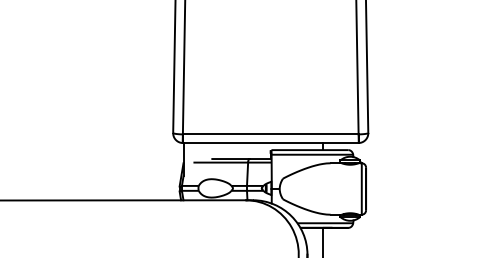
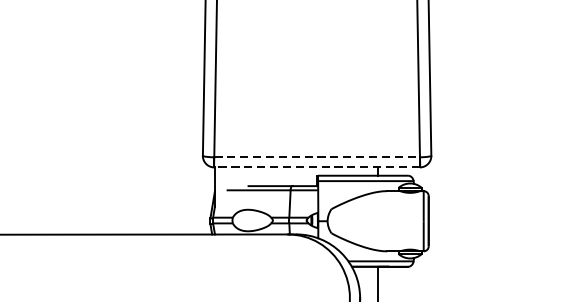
line: (270, 134) -> (316, 157), solid -> dashed
line: (270, 143) -> (316, 167), solid -> dashed

